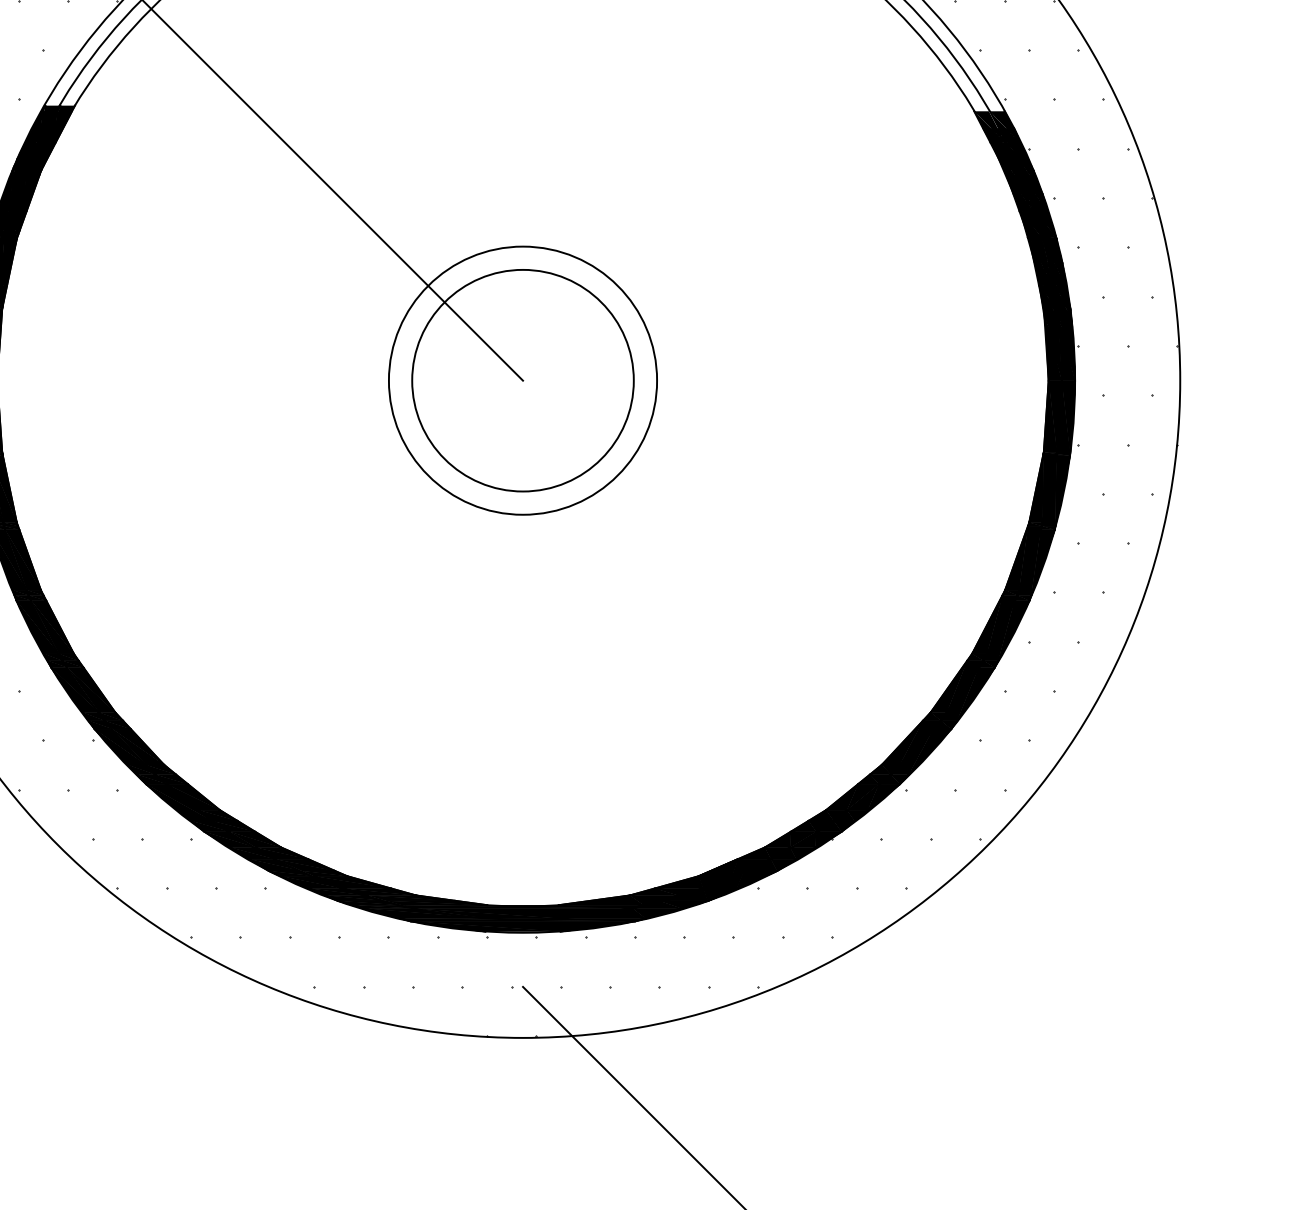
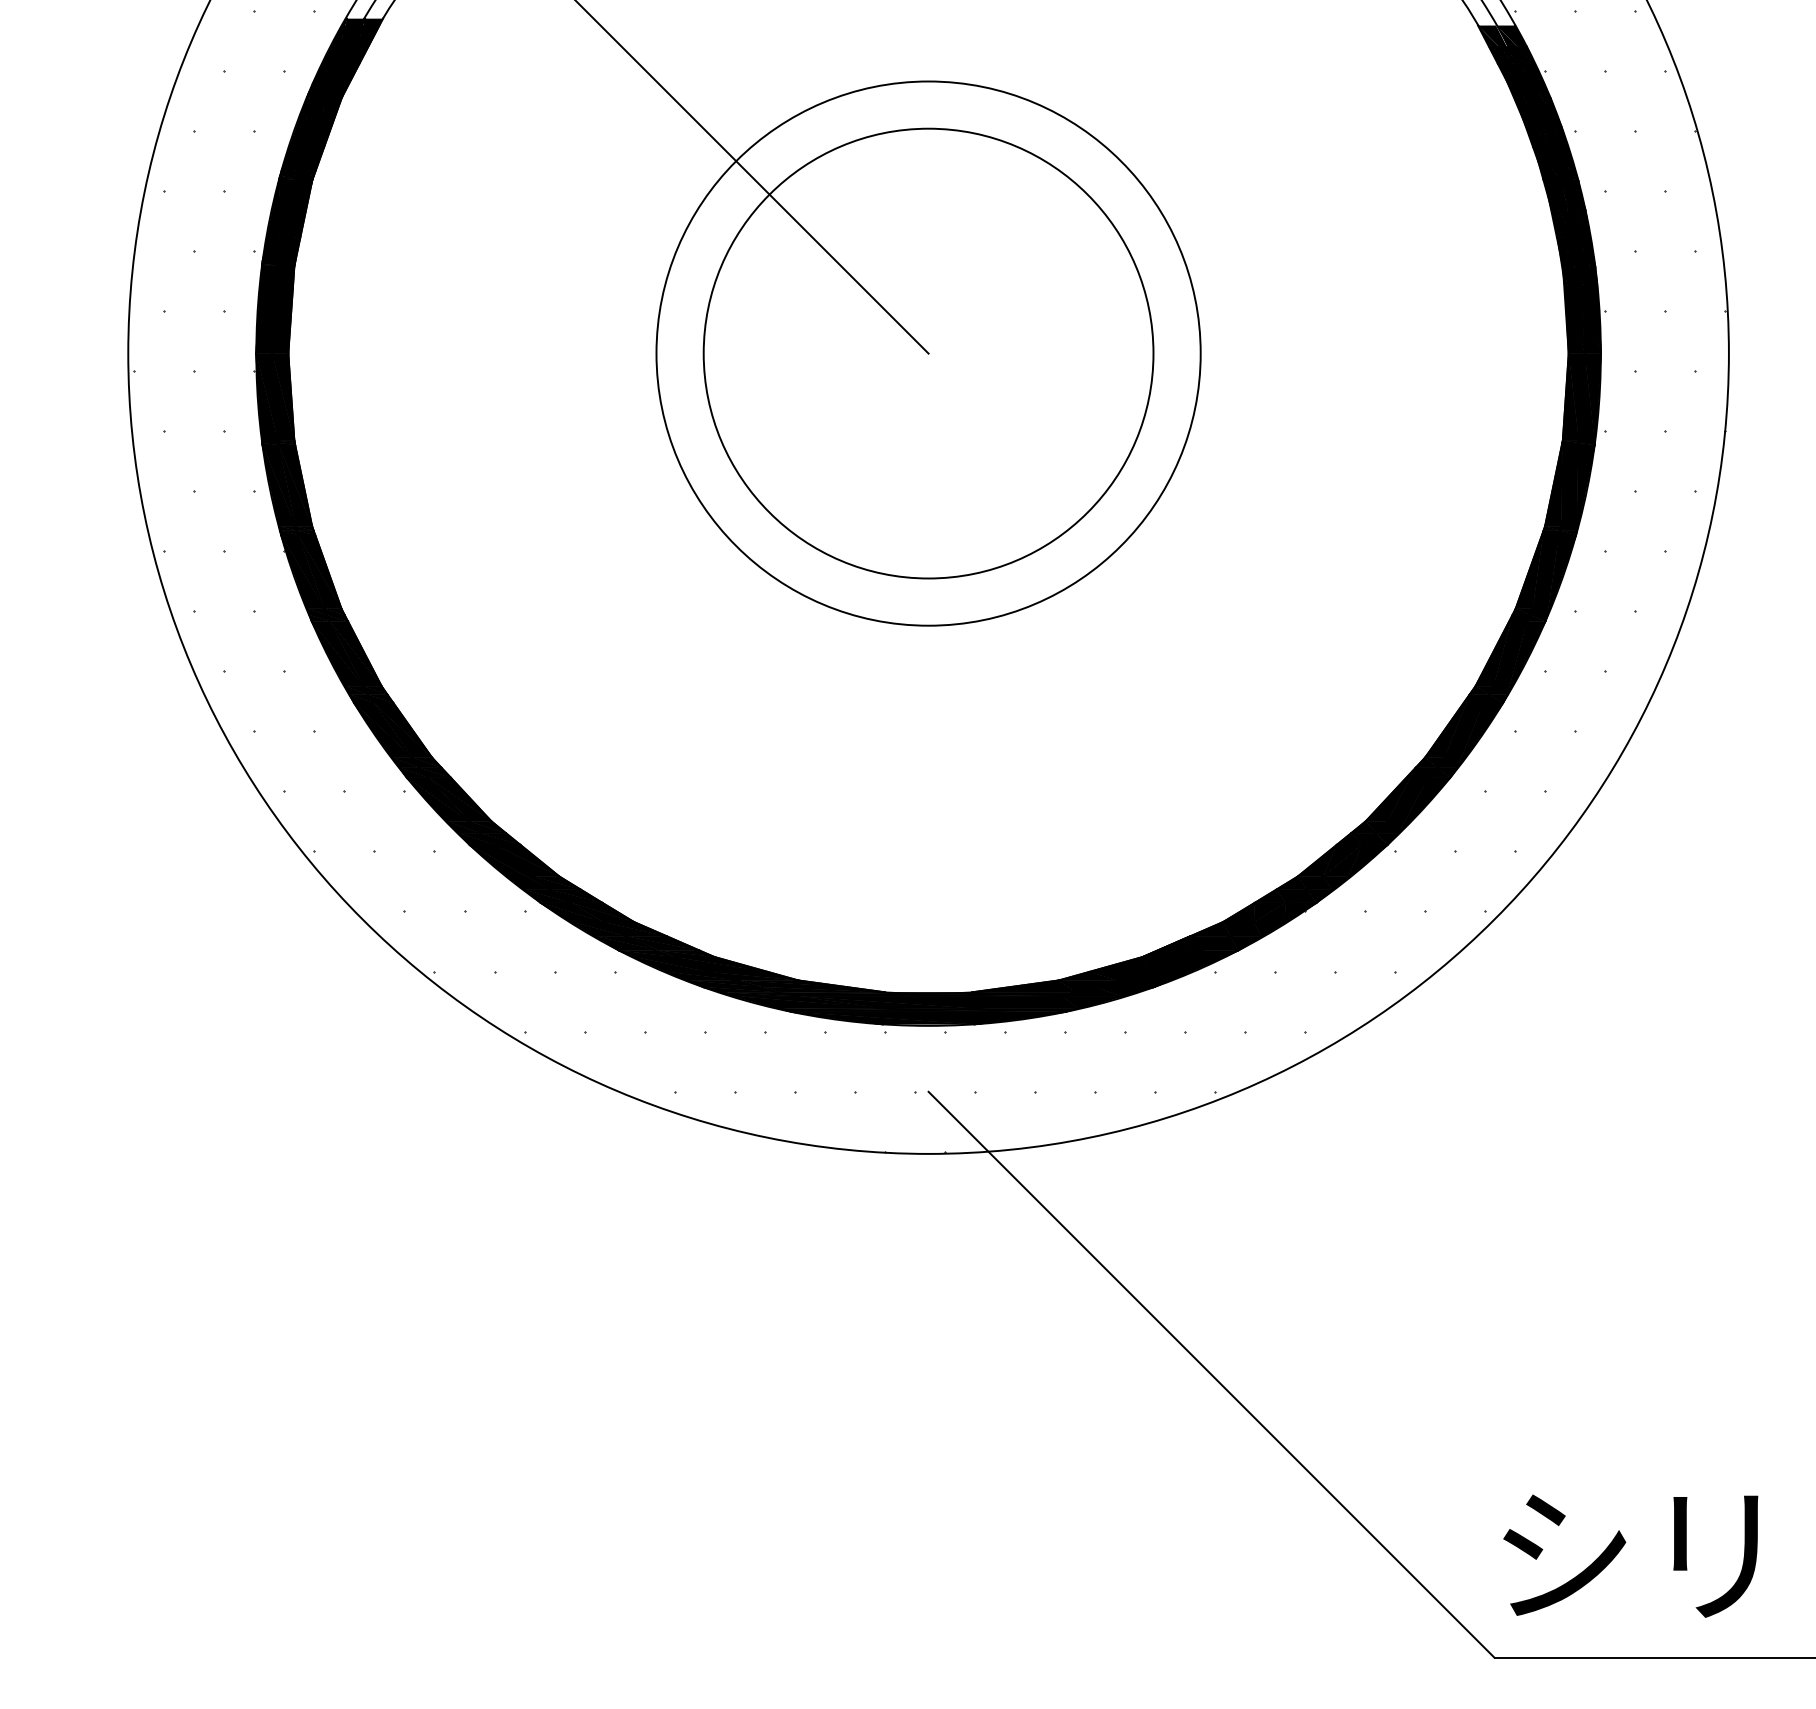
circle: (522, 380) -> (928, 353), size x1.67
circle: (522, 380) -> (928, 353), size x1.67

